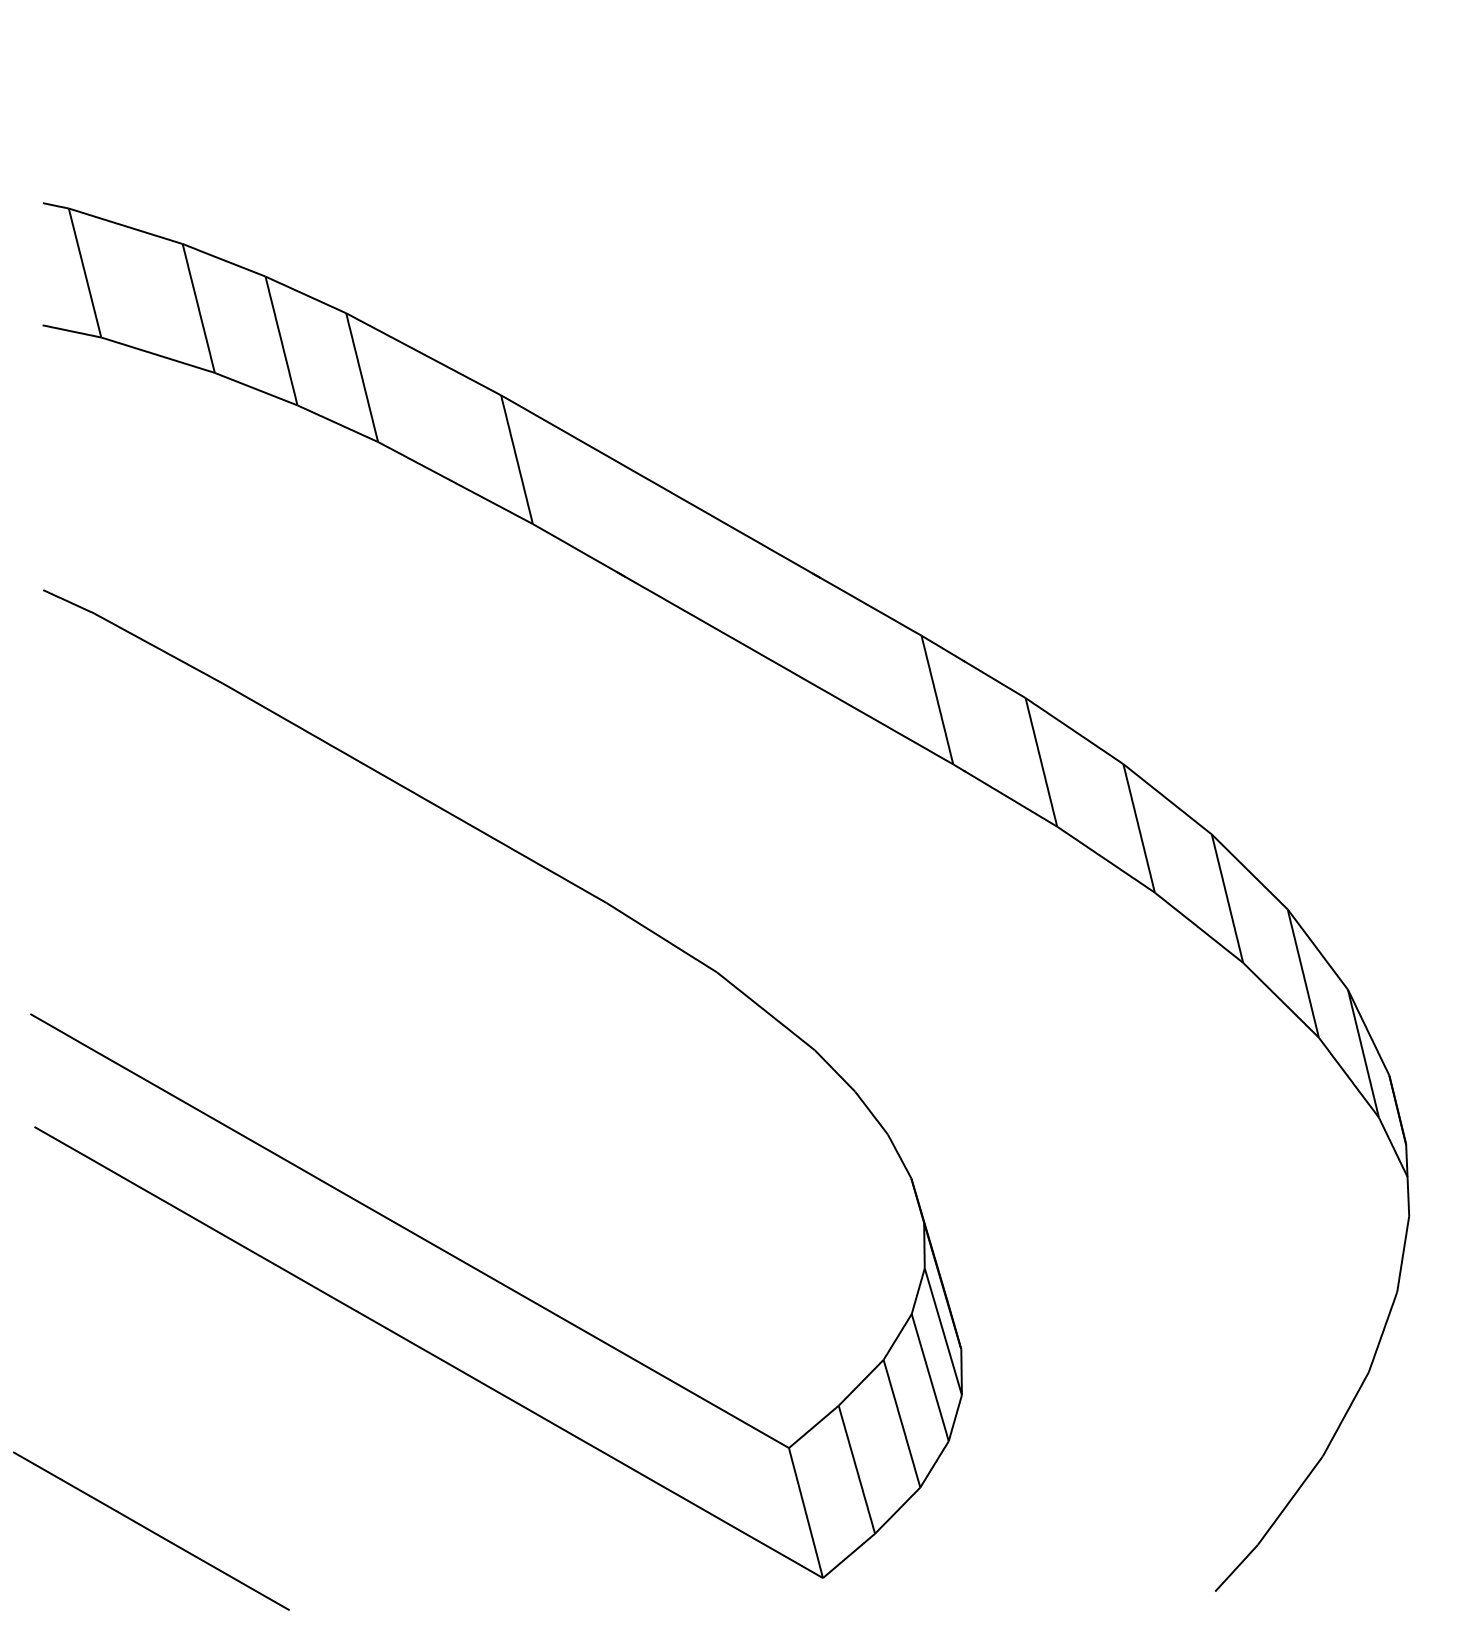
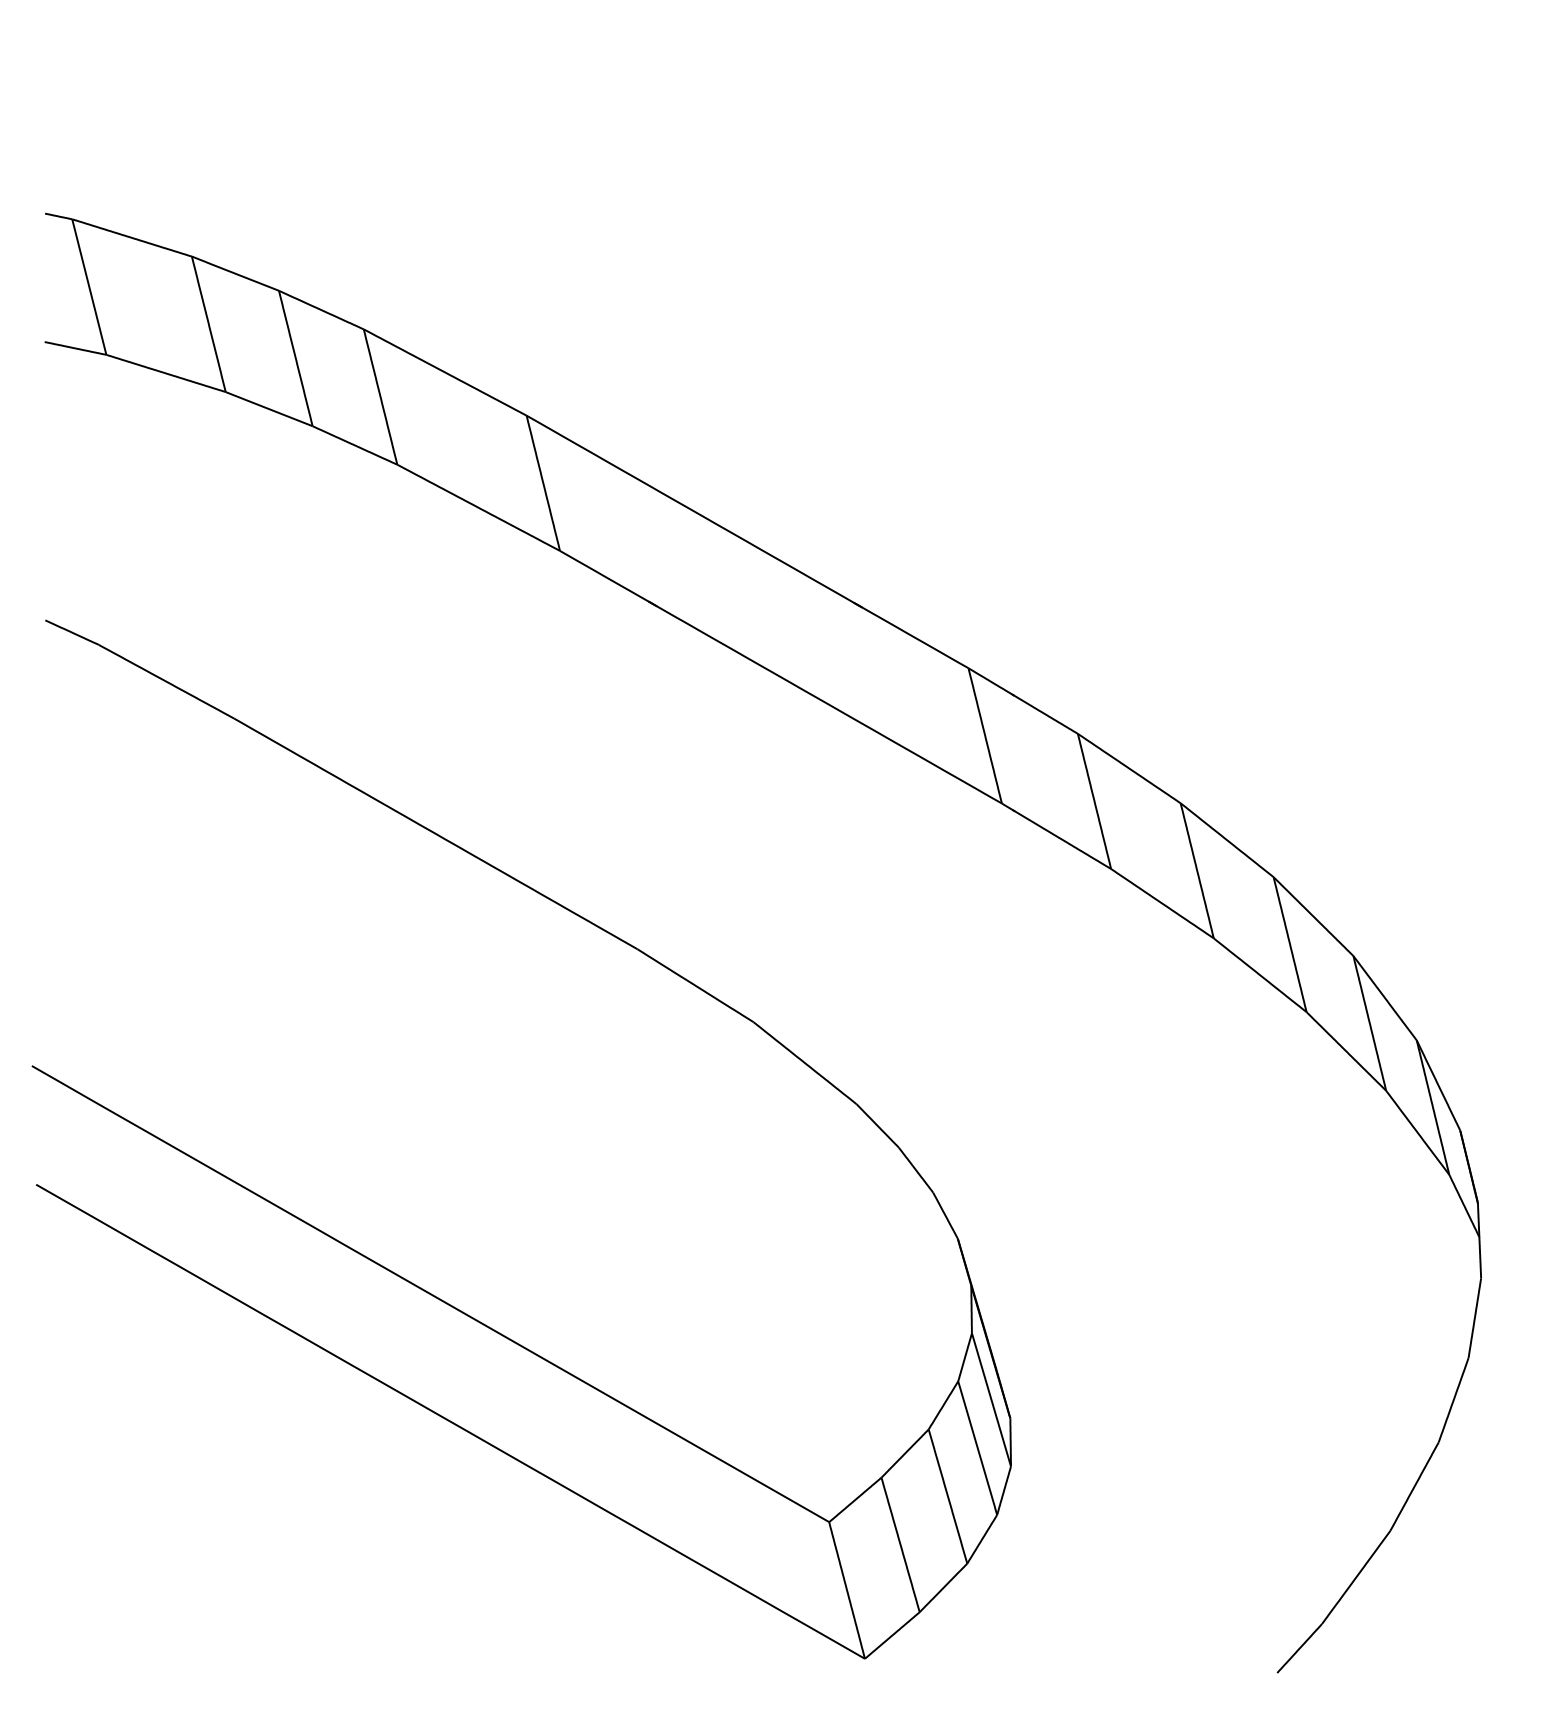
line: (151, 1530) -> (159, 1608), removed

